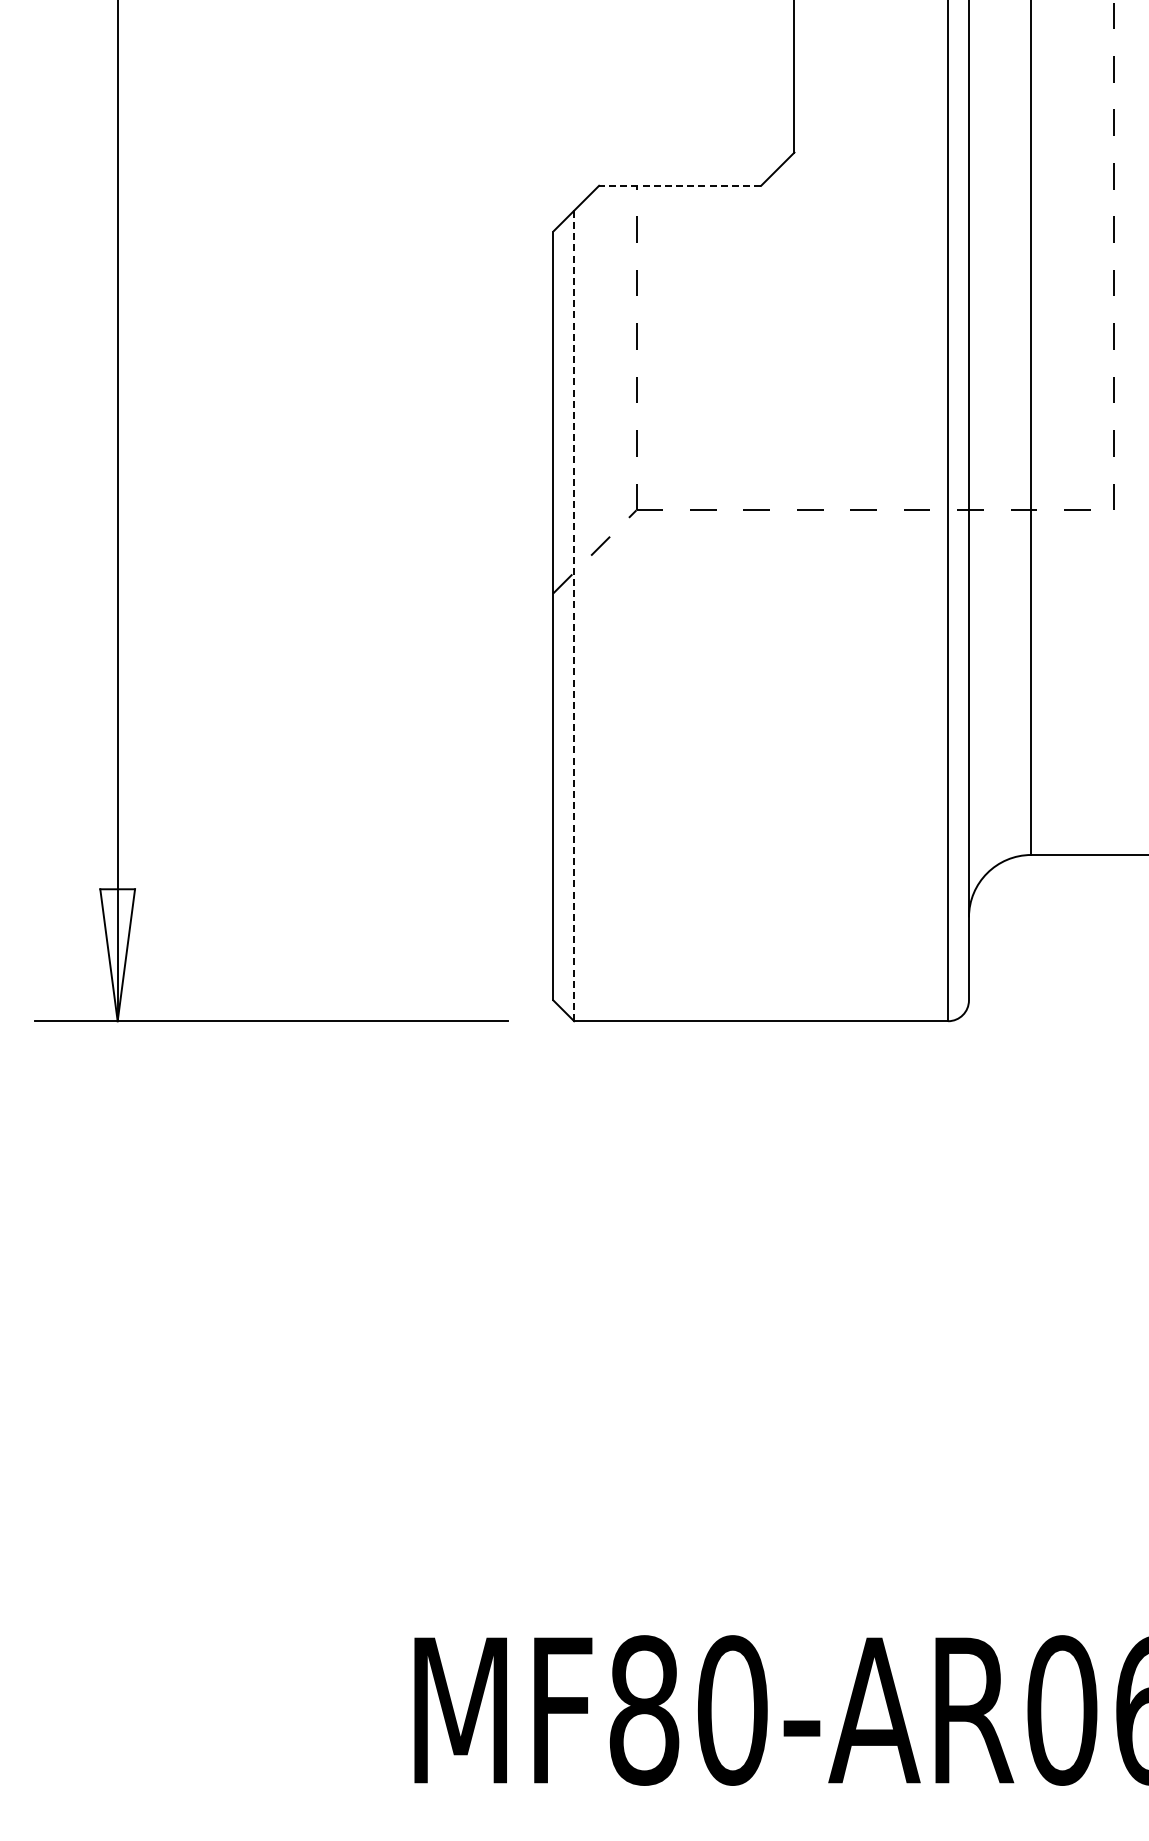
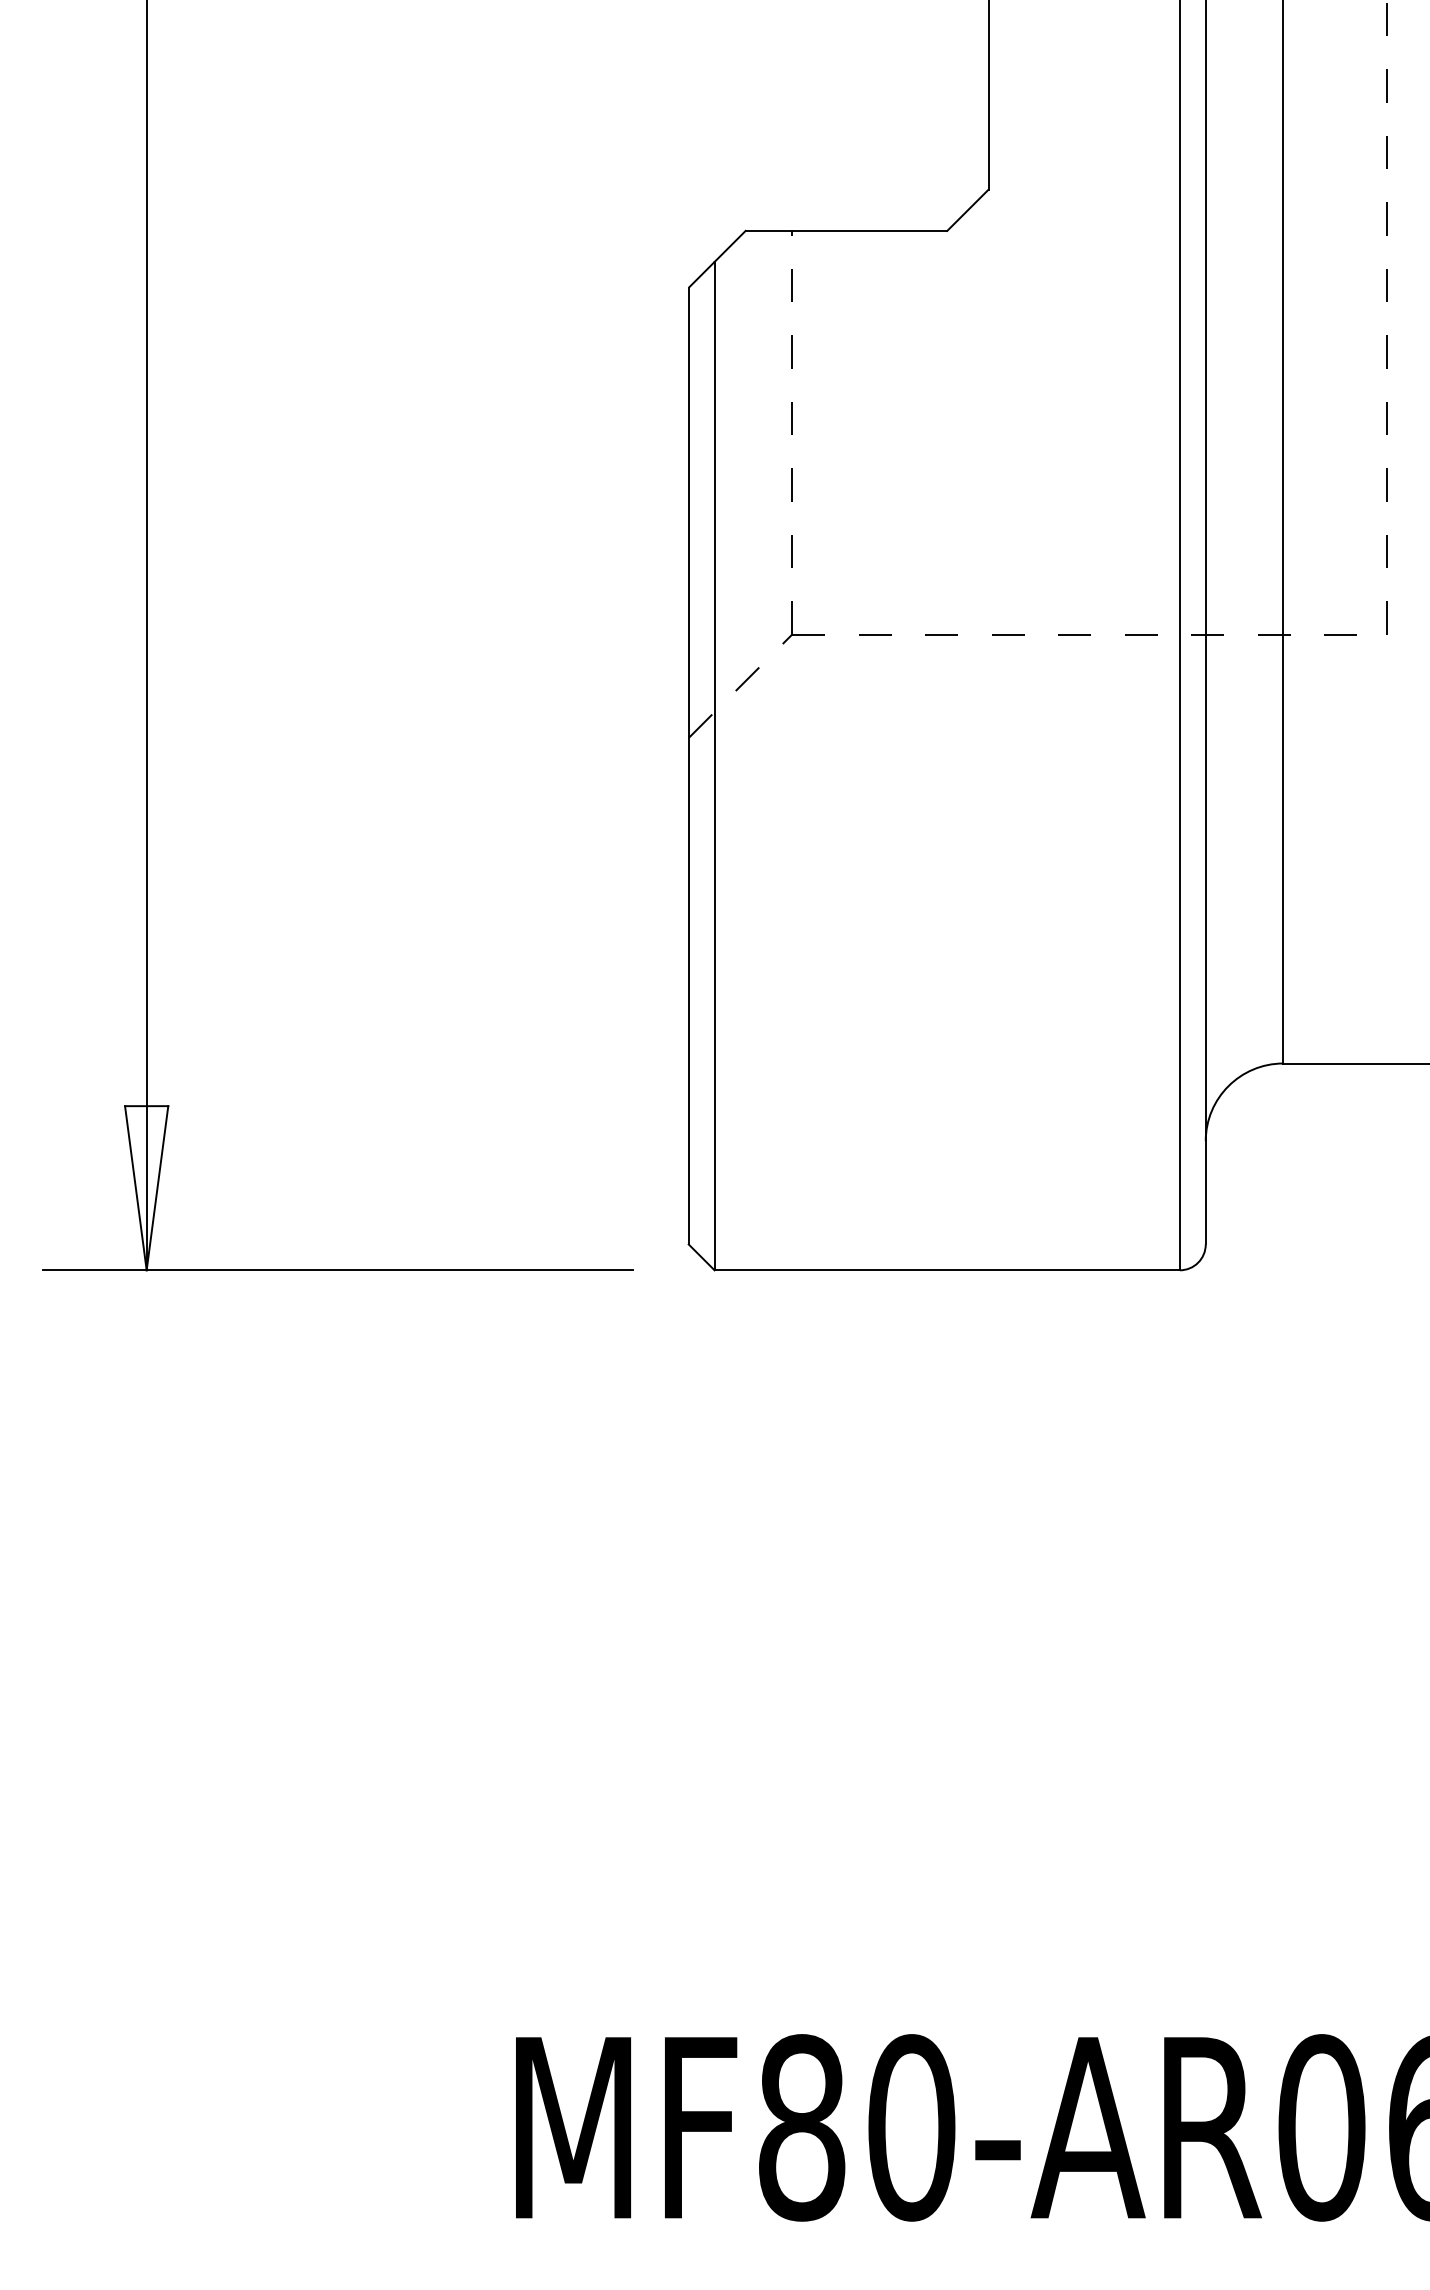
line: (679, 185) -> (845, 230), dashed -> solid
line: (574, 615) -> (715, 765), dashed -> solid

